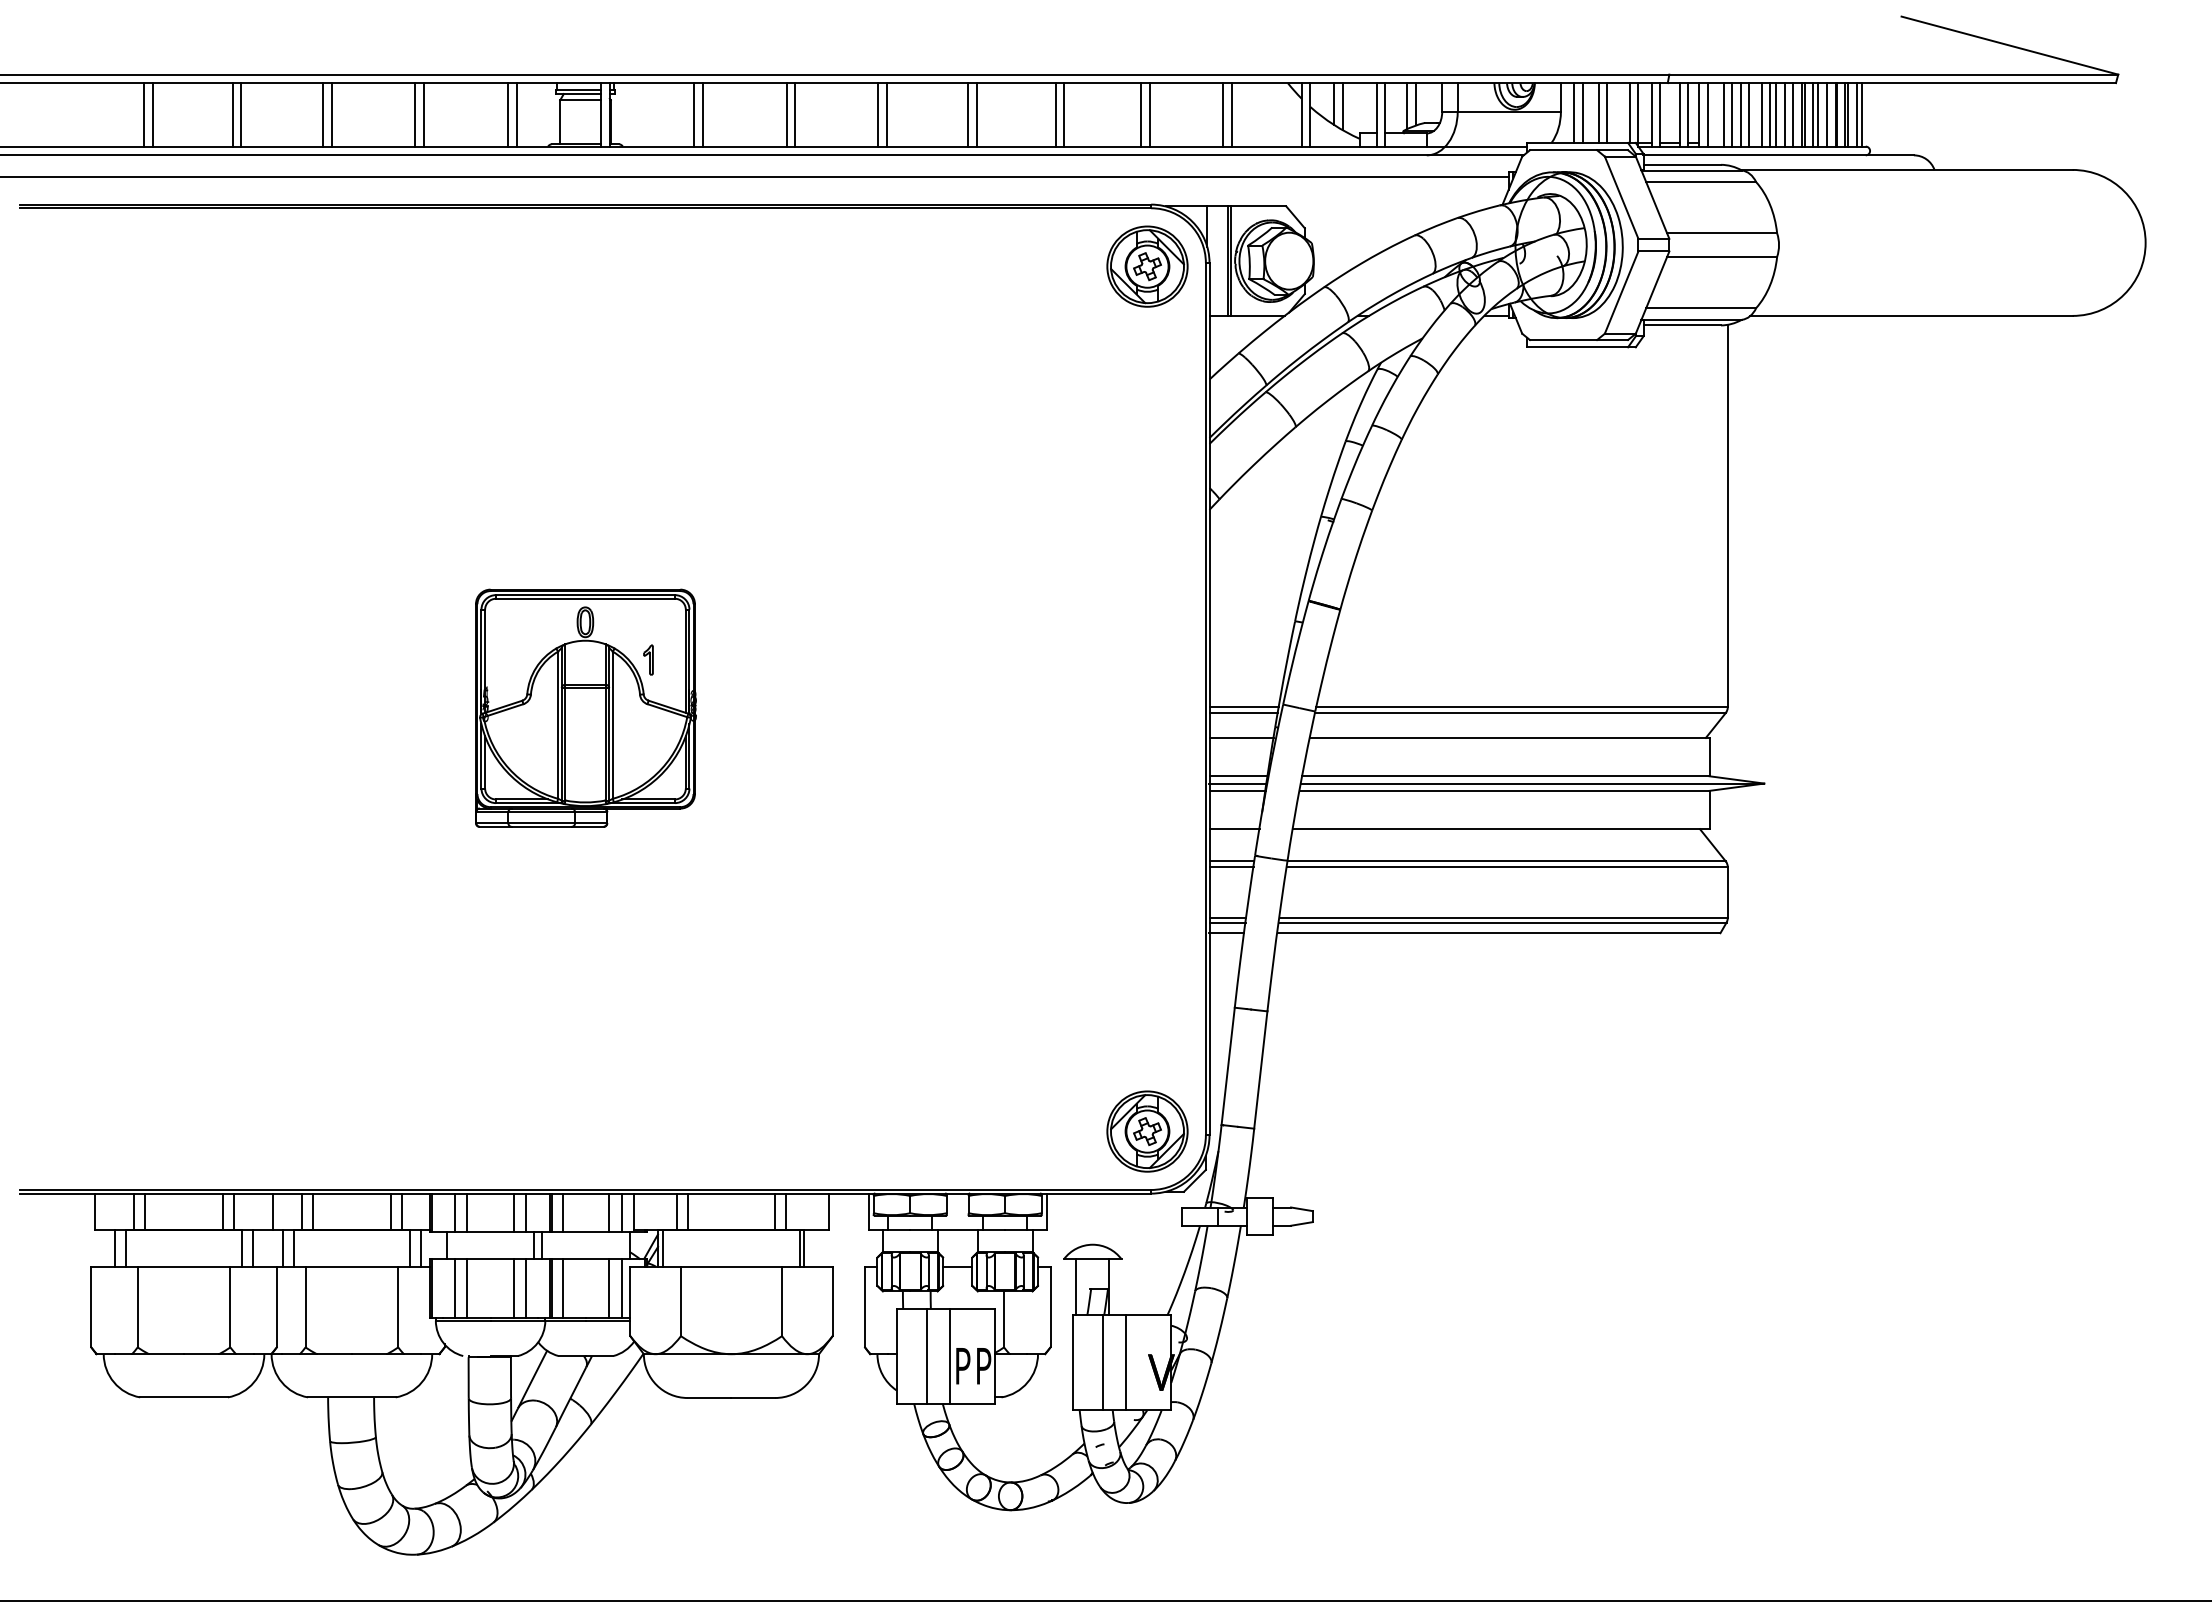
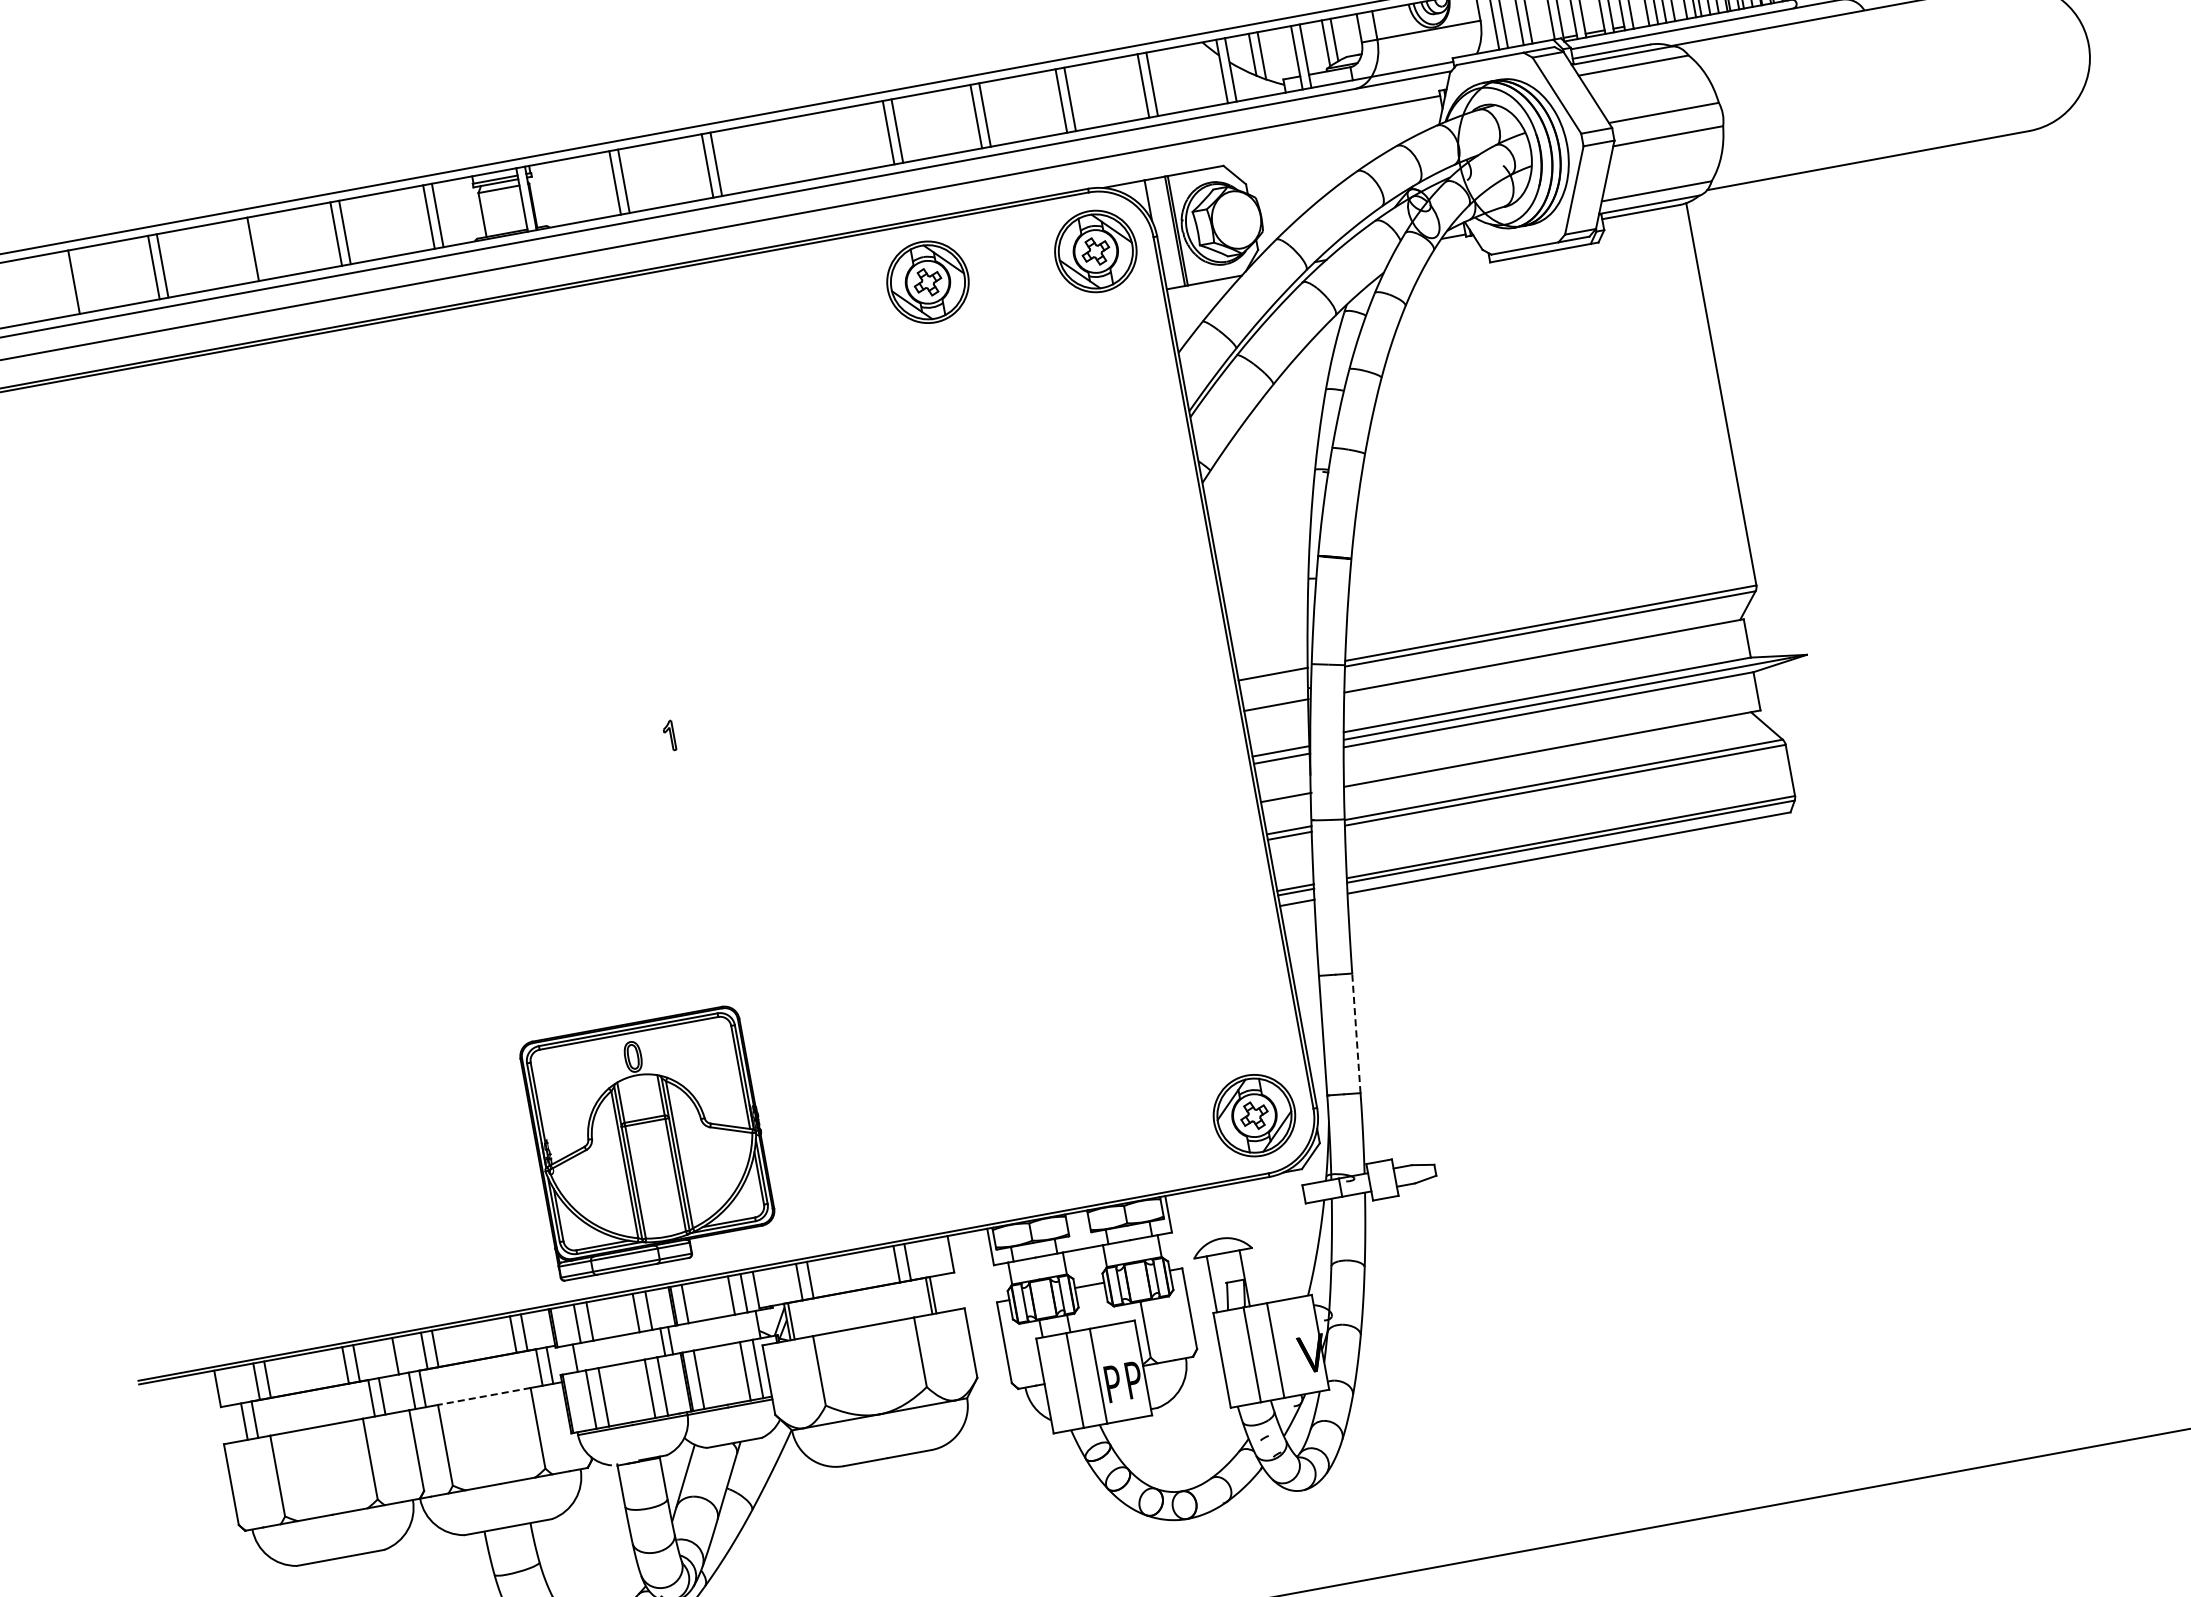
line: (143, 114) -> (64, 283), removed
line: (323, 114) -> (244, 250), removed
line: (878, 114) -> (799, 148), removed
line: (886, 114) -> (807, 147), removed
part: (979, 266) -> (927, 282), added
part: (585, 707) -> (648, 1142), moved
line: (1243, 712) -> (1273, 679), removed
line: (1238, 776) -> (1280, 744), removed
line: (1260, 1069) -> (1355, 1032), solid -> dashed
line: (351, 1266) -> (483, 1396), solid -> dashed

